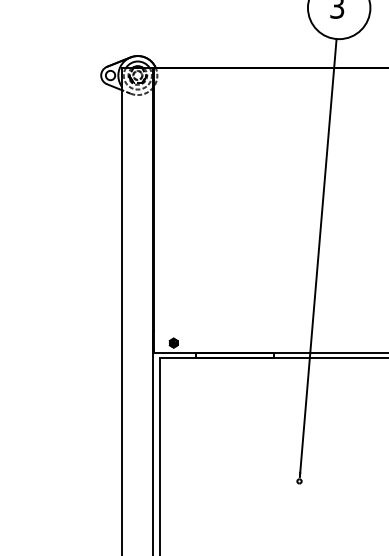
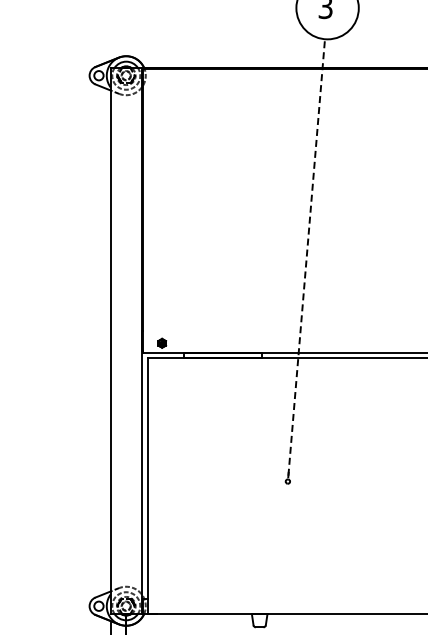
line: (318, 257) -> (306, 257), solid -> dashed

